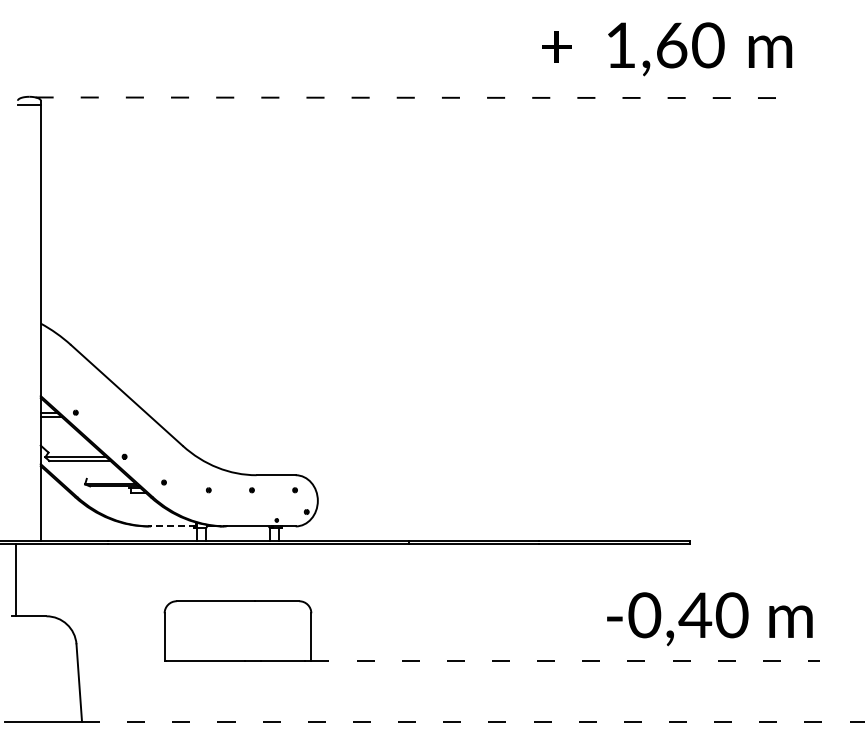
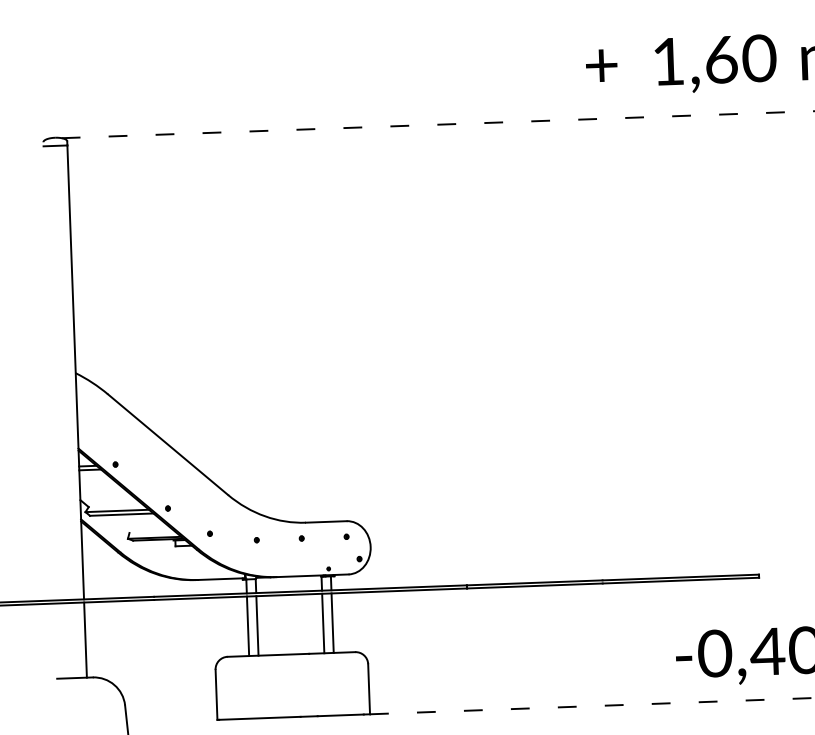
line: (173, 526) -> (221, 579), dashed -> solid
line: (197, 572) -> (248, 626), added
line: (206, 572) -> (257, 625), added
line: (269, 572) -> (323, 623), added
line: (278, 572) -> (332, 623), added
line: (15, 580) -> (85, 640), moved

